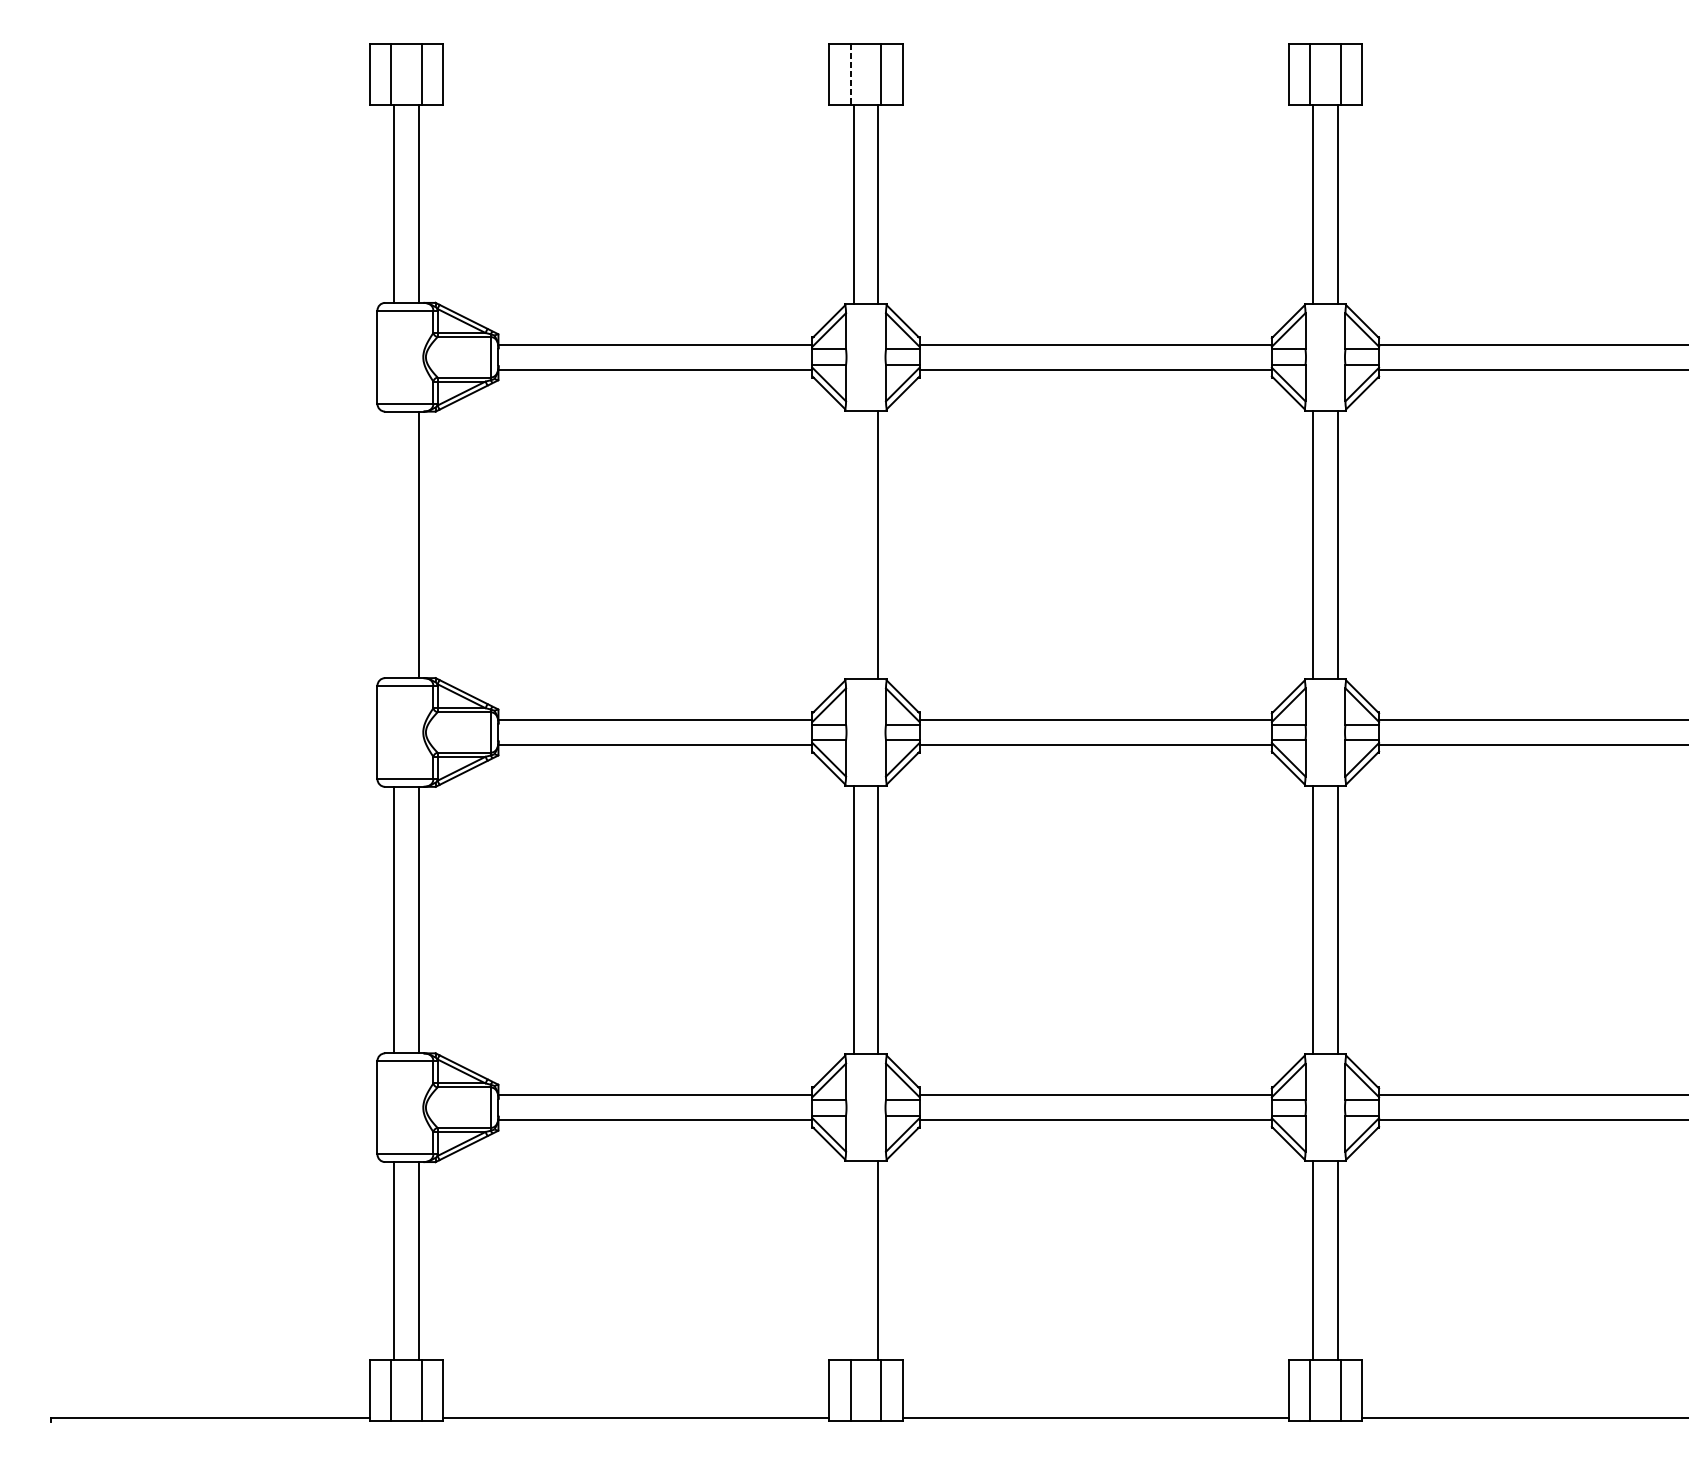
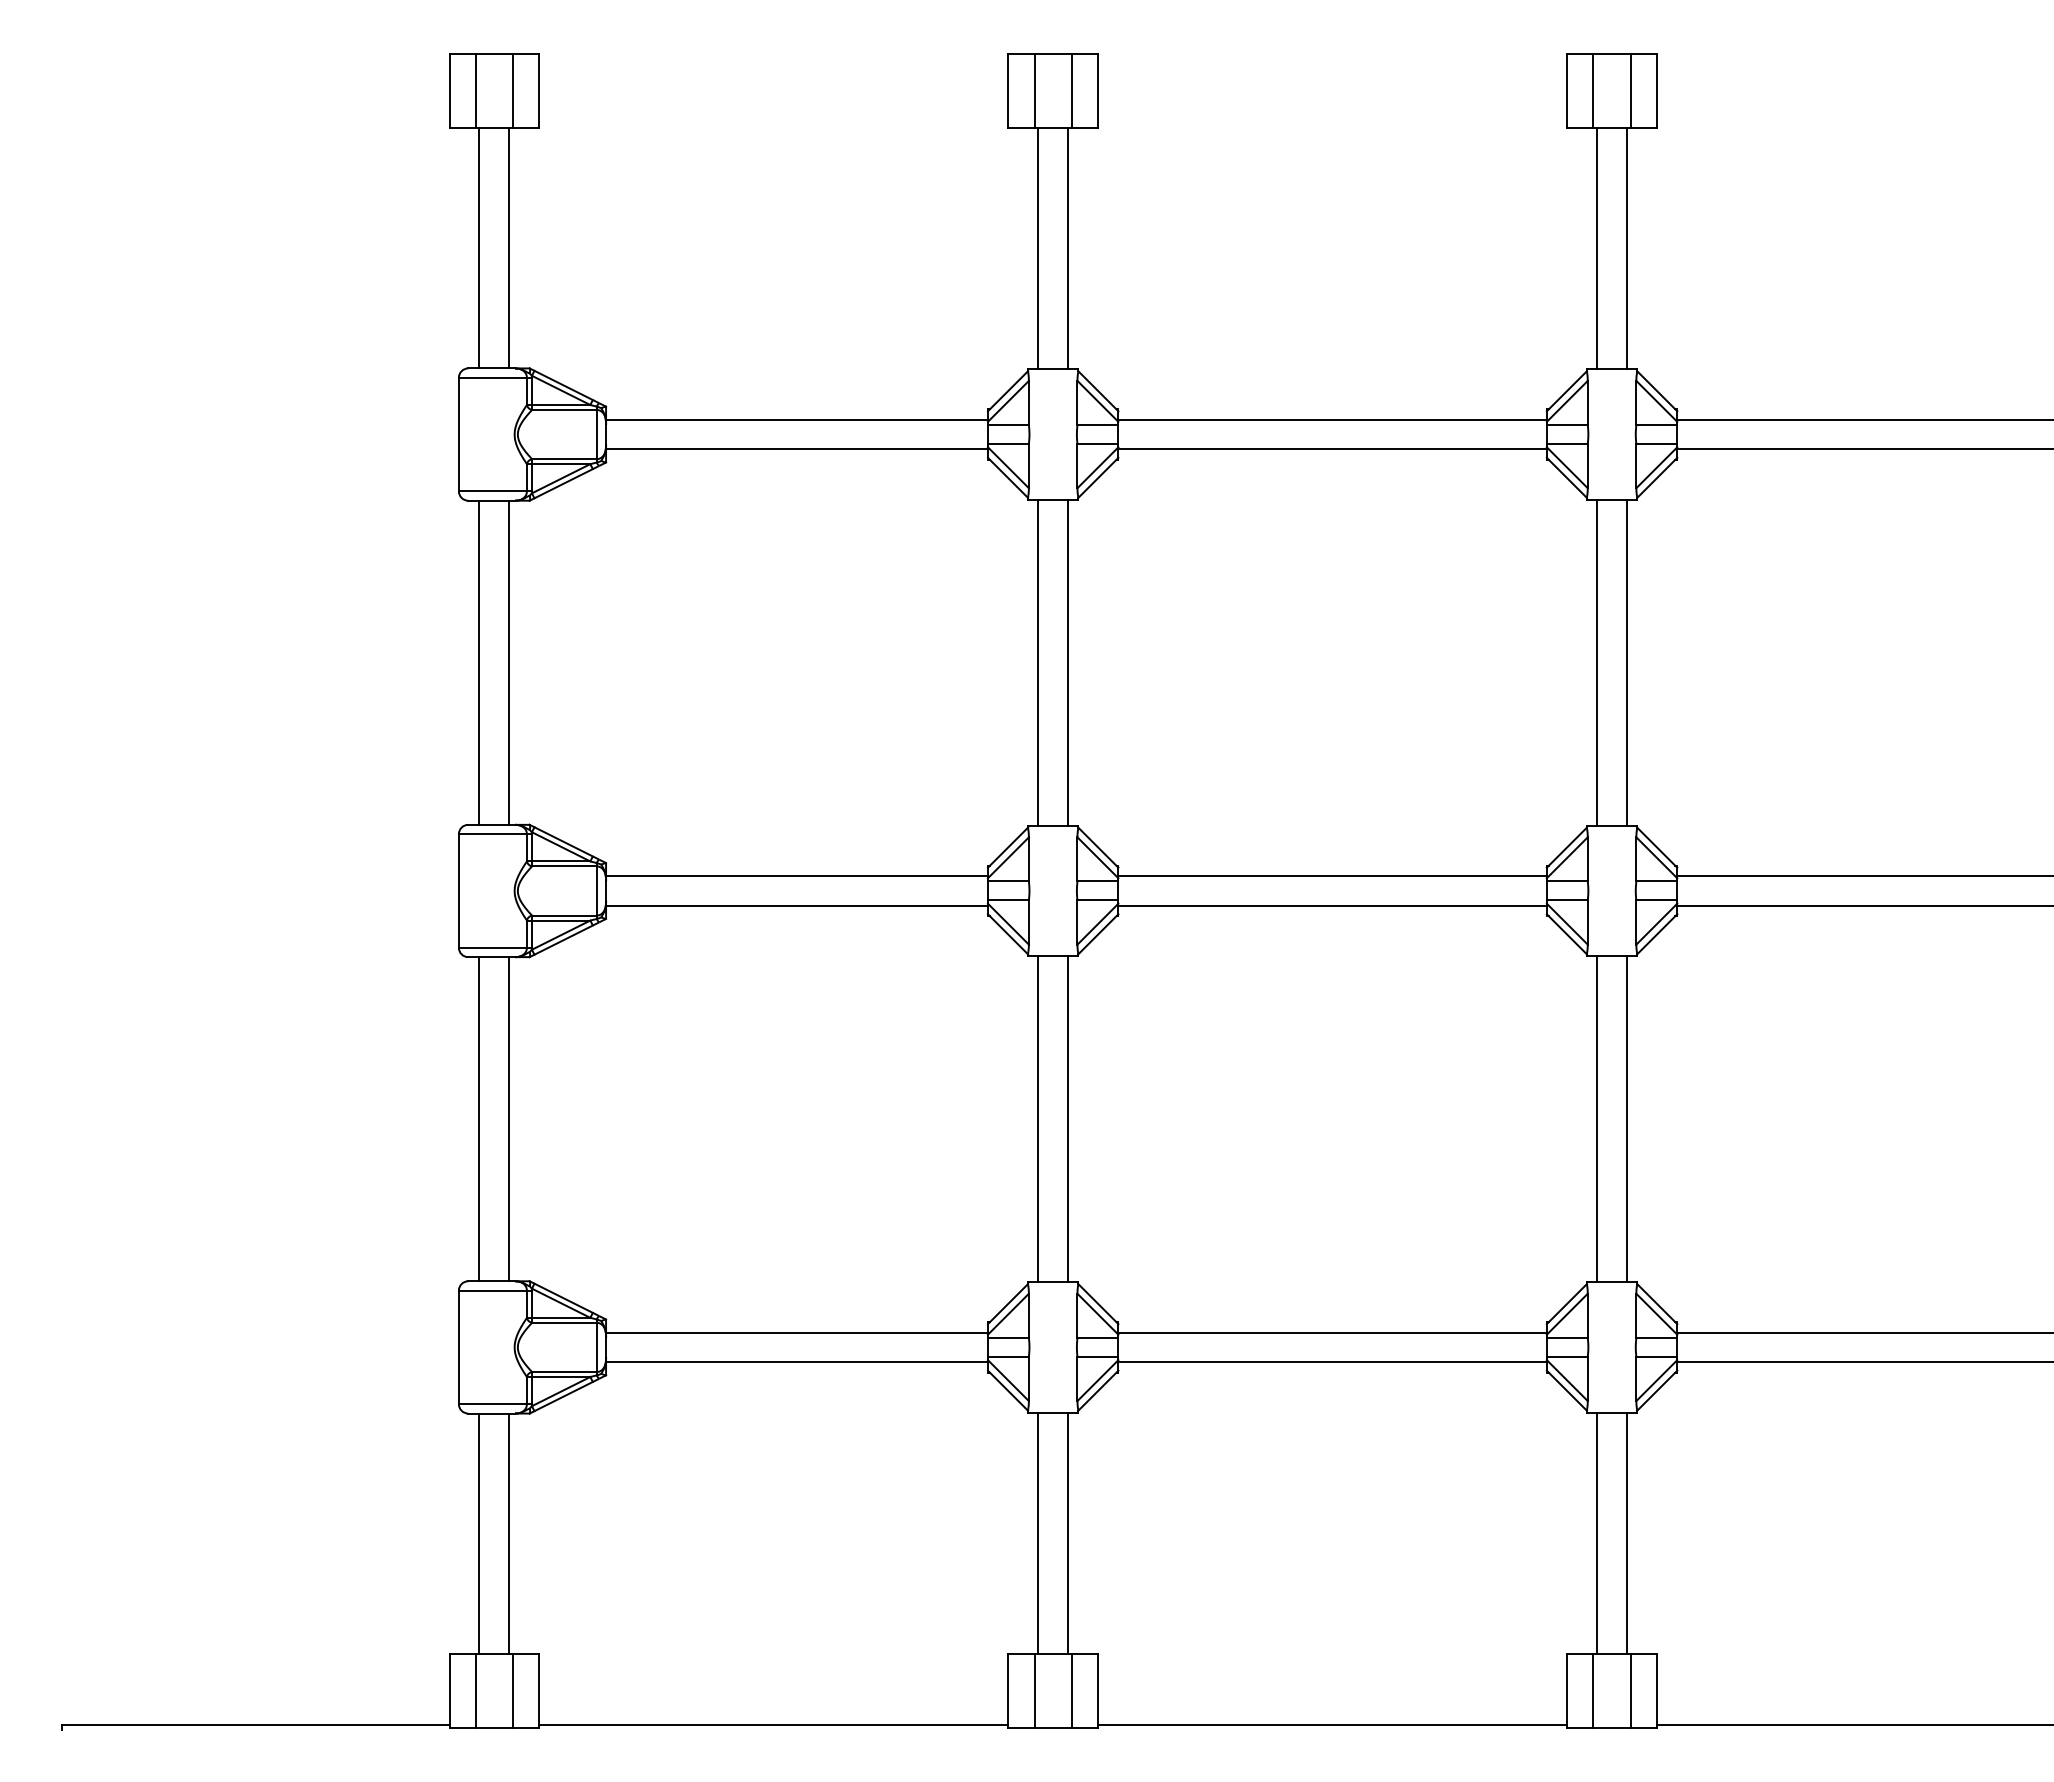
line: (850, 75) -> (1034, 91), dashed -> solid
line: (394, 544) -> (479, 662), added
line: (853, 544) -> (1038, 662), added
line: (853, 1259) -> (1038, 1532), added

